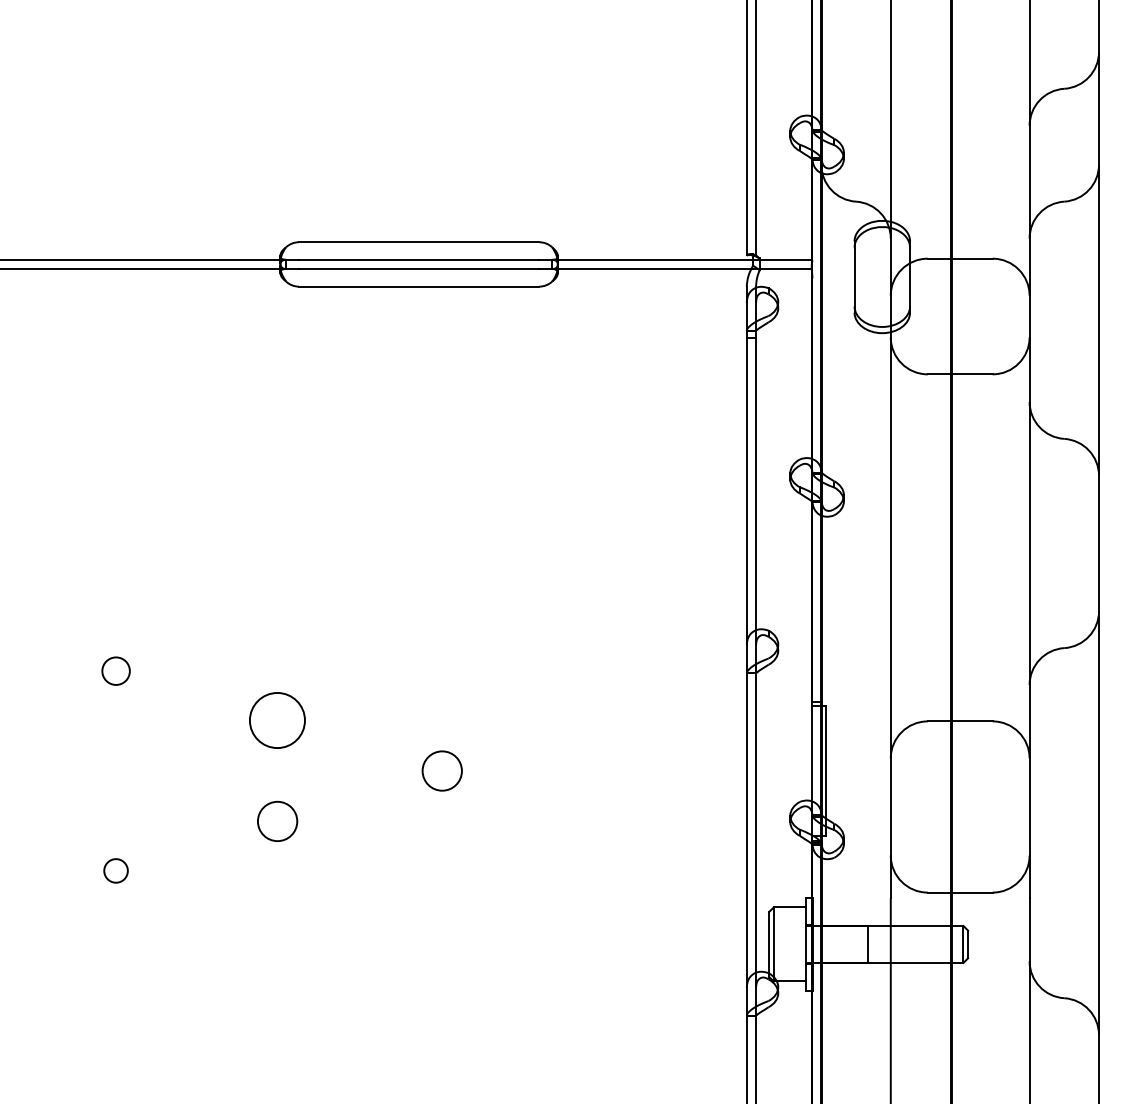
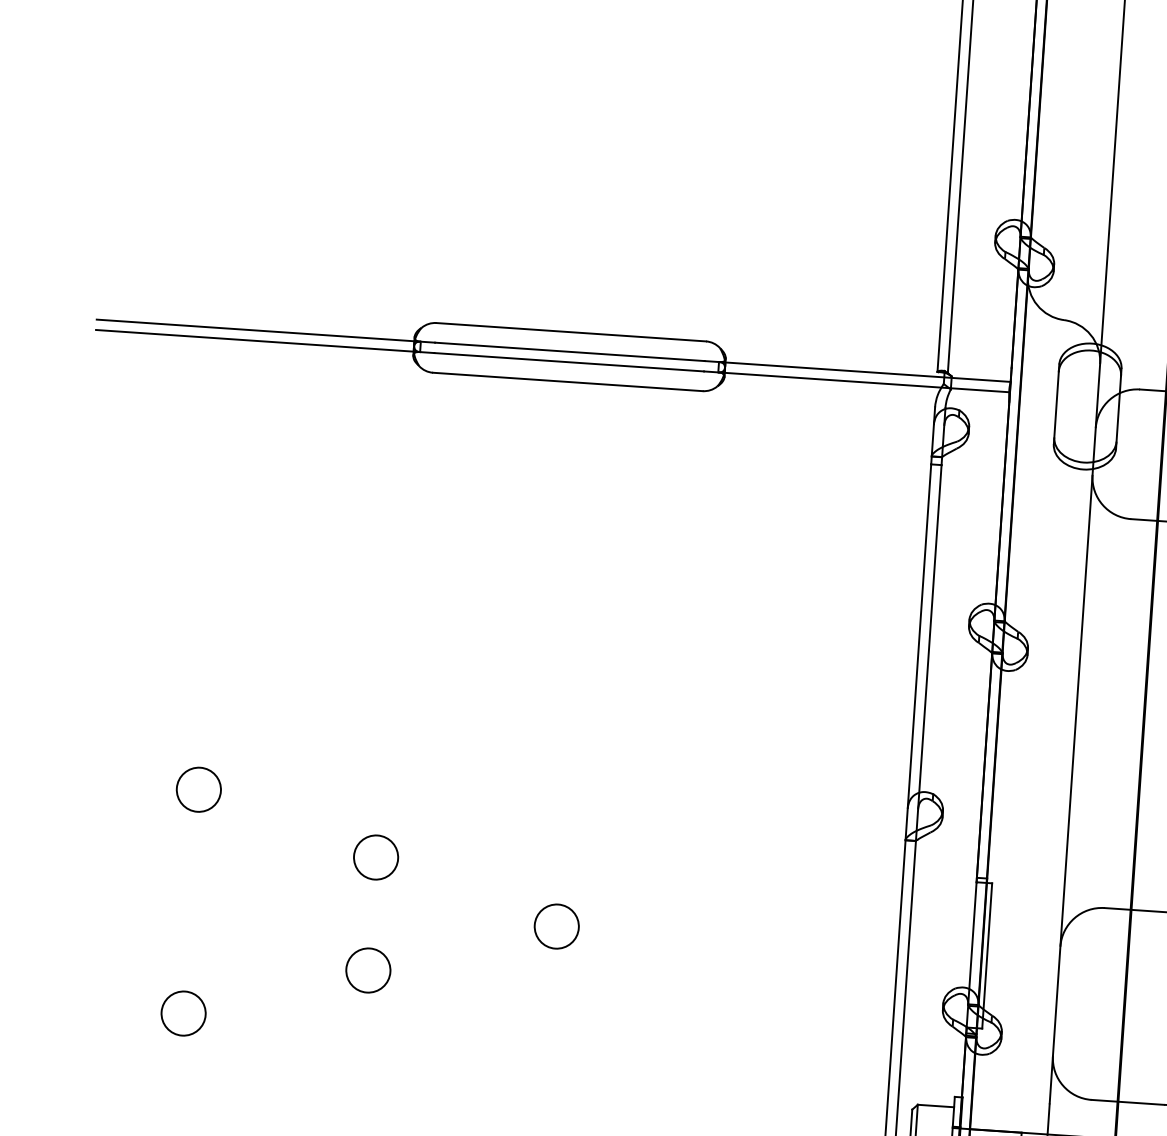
circle: (115, 670) -> (198, 788), size x1.43
circle: (277, 720) -> (375, 857), size x0.71
circle: (115, 870) -> (182, 1013), size x1.67

